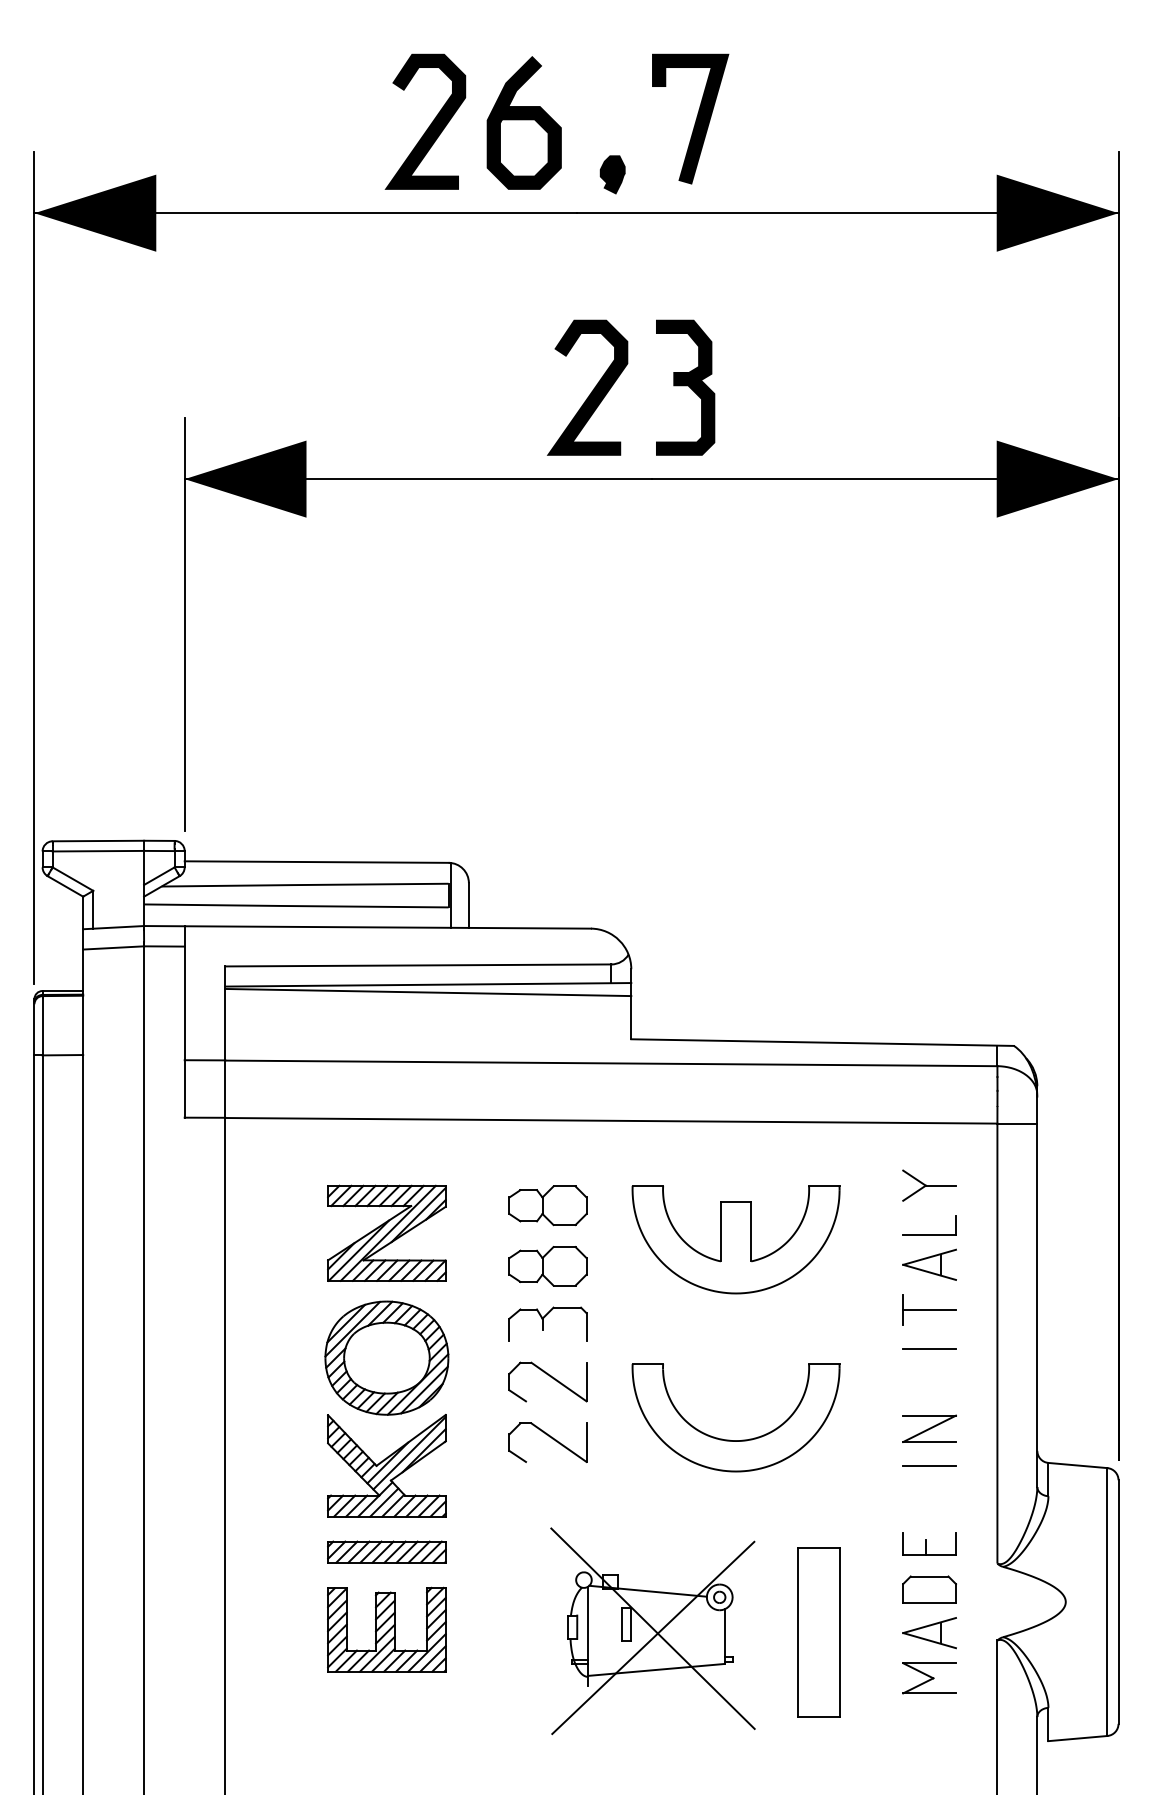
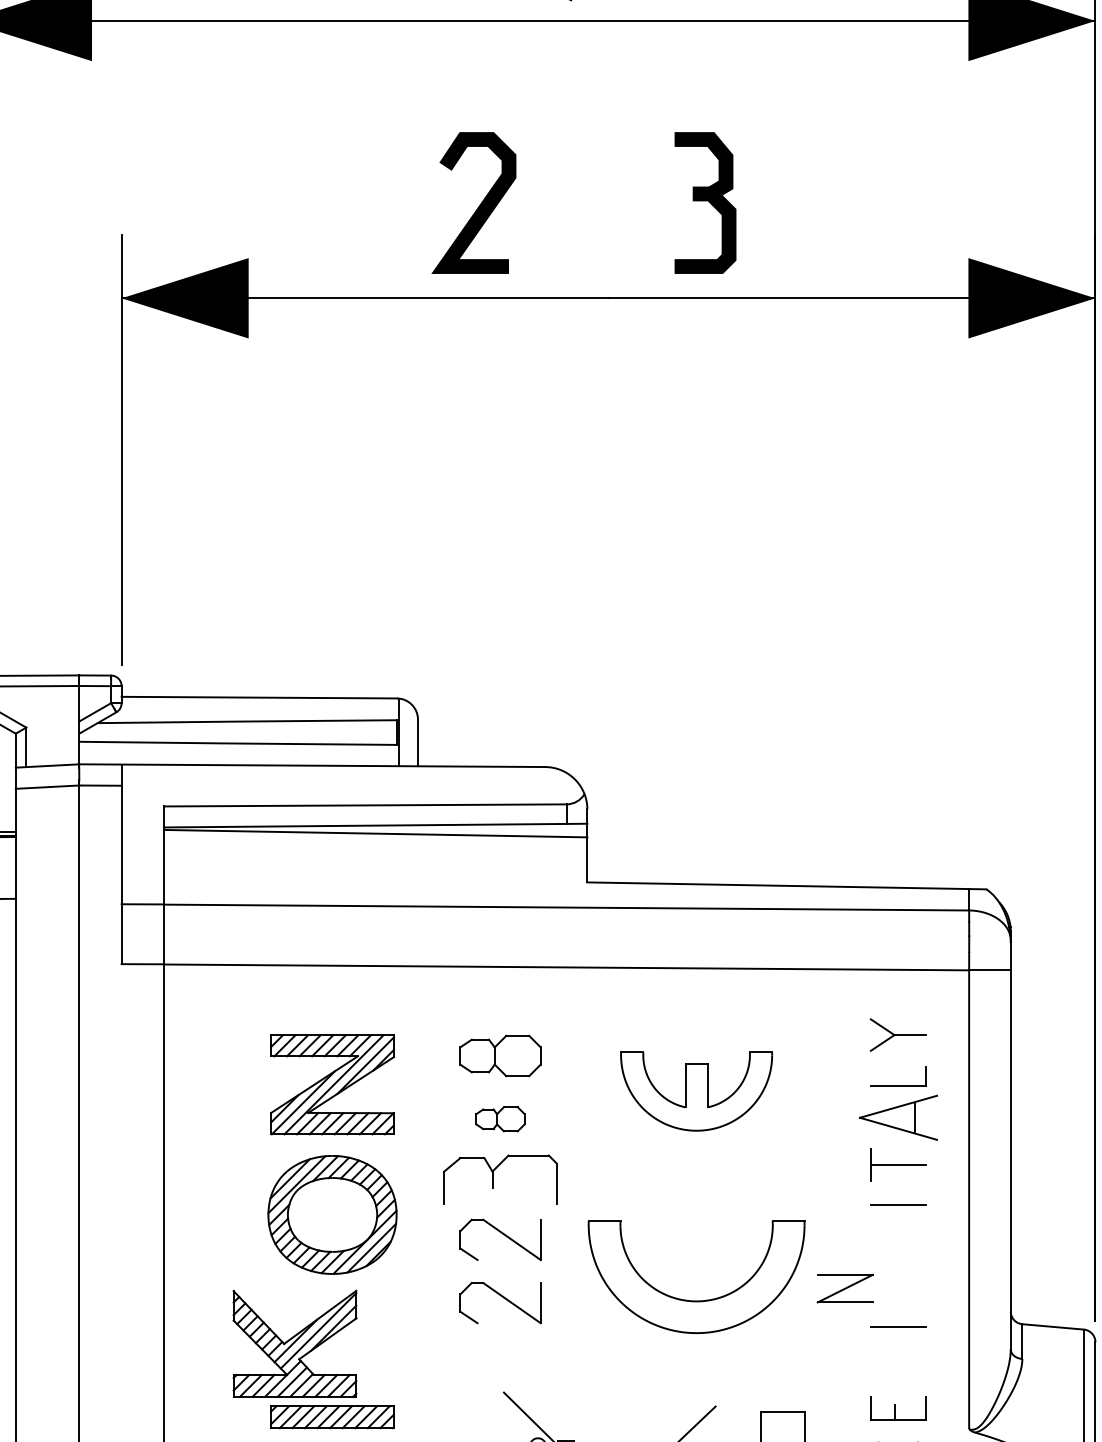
part: (685, 387) -> (705, 202), moved
curve: (591, 391) -> (478, 206), moved
part: (735, 1239) -> (696, 1091), size x0.7
part: (929, 1264) -> (898, 1117), size x1.4
part: (547, 1266) -> (499, 1119), size x0.6
part: (547, 1323) -> (499, 1178), size x1.4
part: (929, 1428) -> (845, 1288), moved
part: (386, 1465) -> (294, 1343), moved

